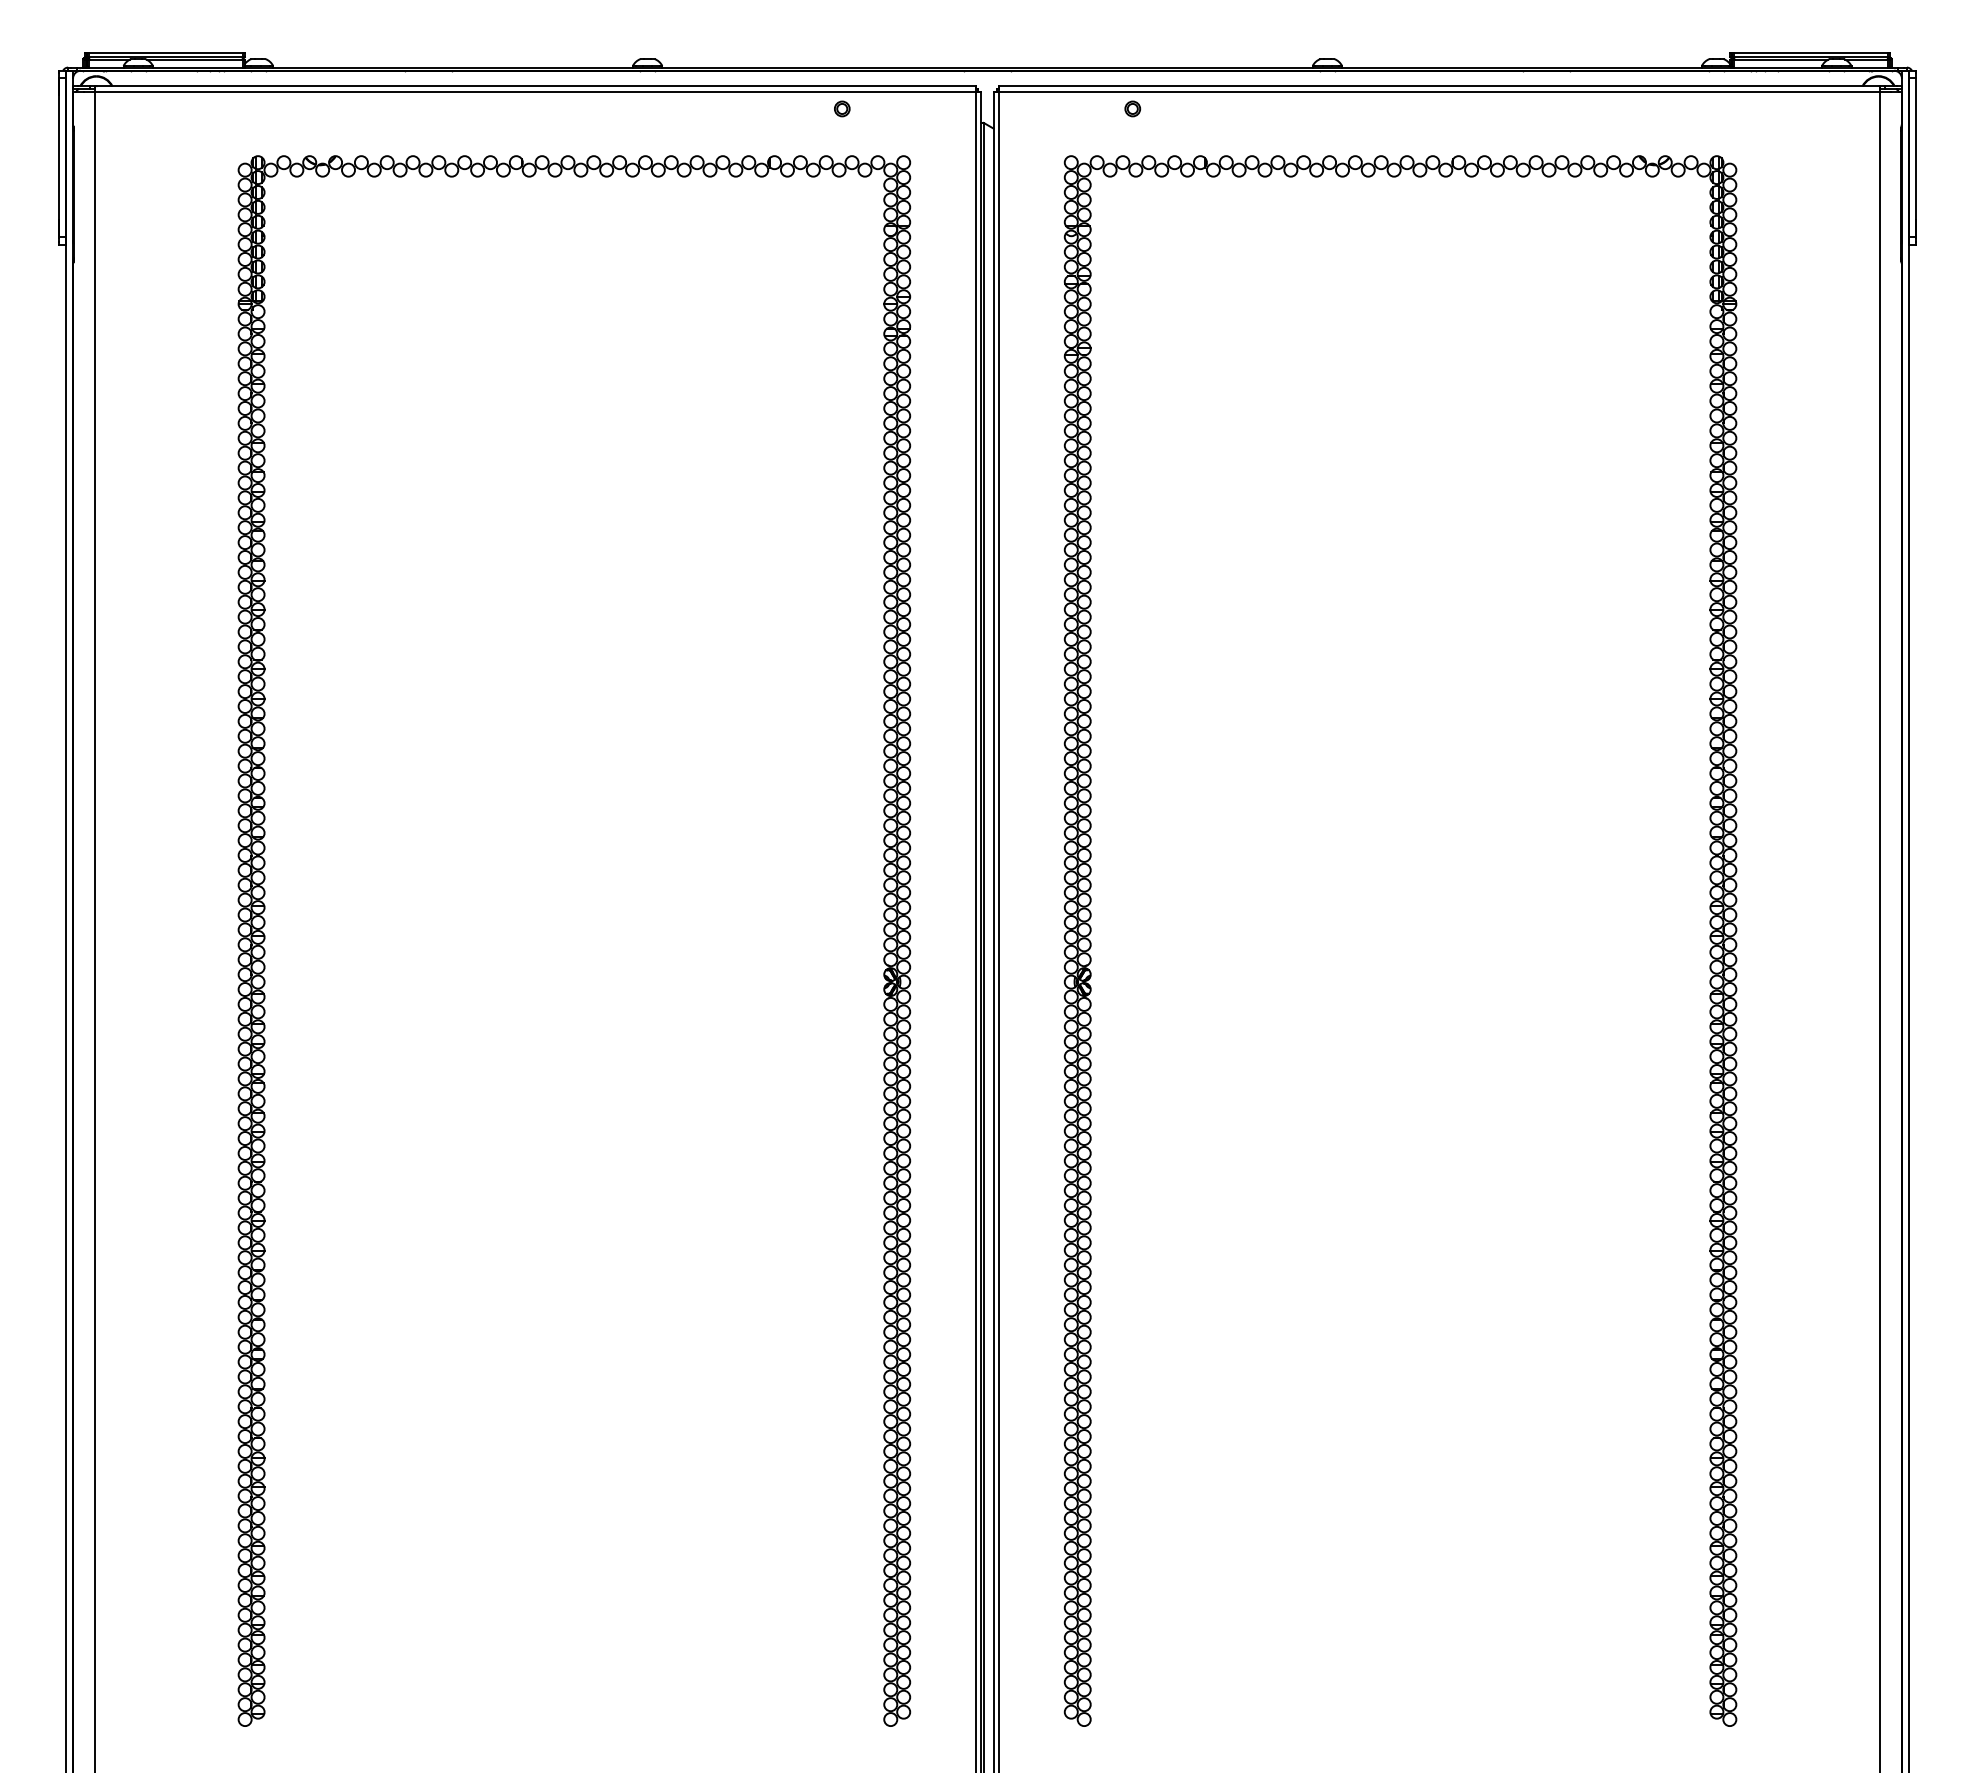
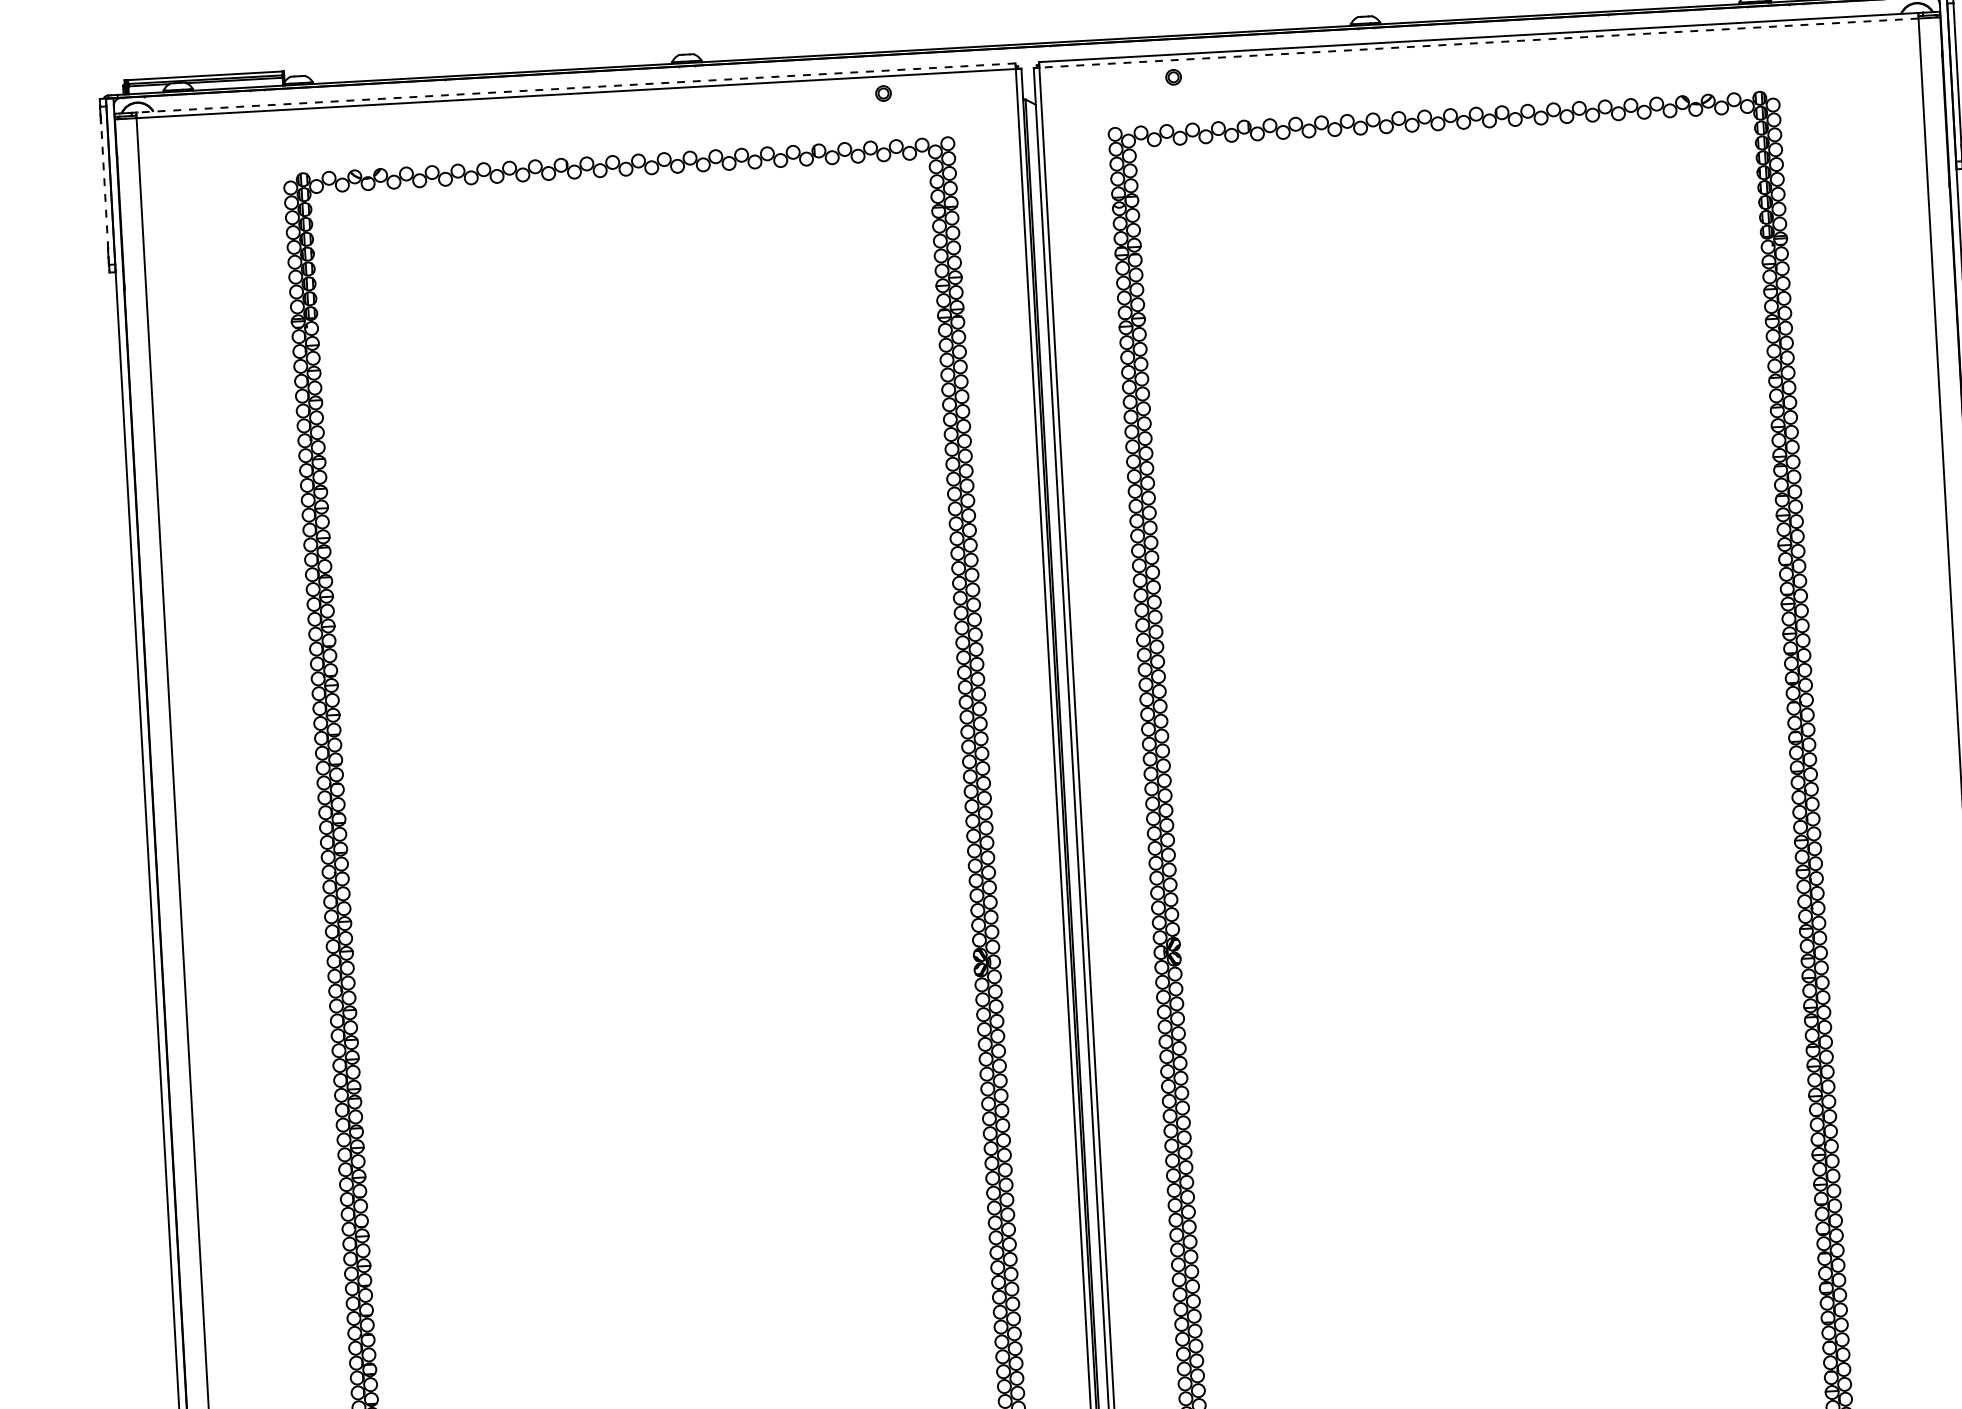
line: (534, 86) -> (574, 88), solid -> dashed
line: (1439, 91) -> (1478, 42), solid -> dashed
line: (59, 157) -> (104, 185), solid -> dashed

